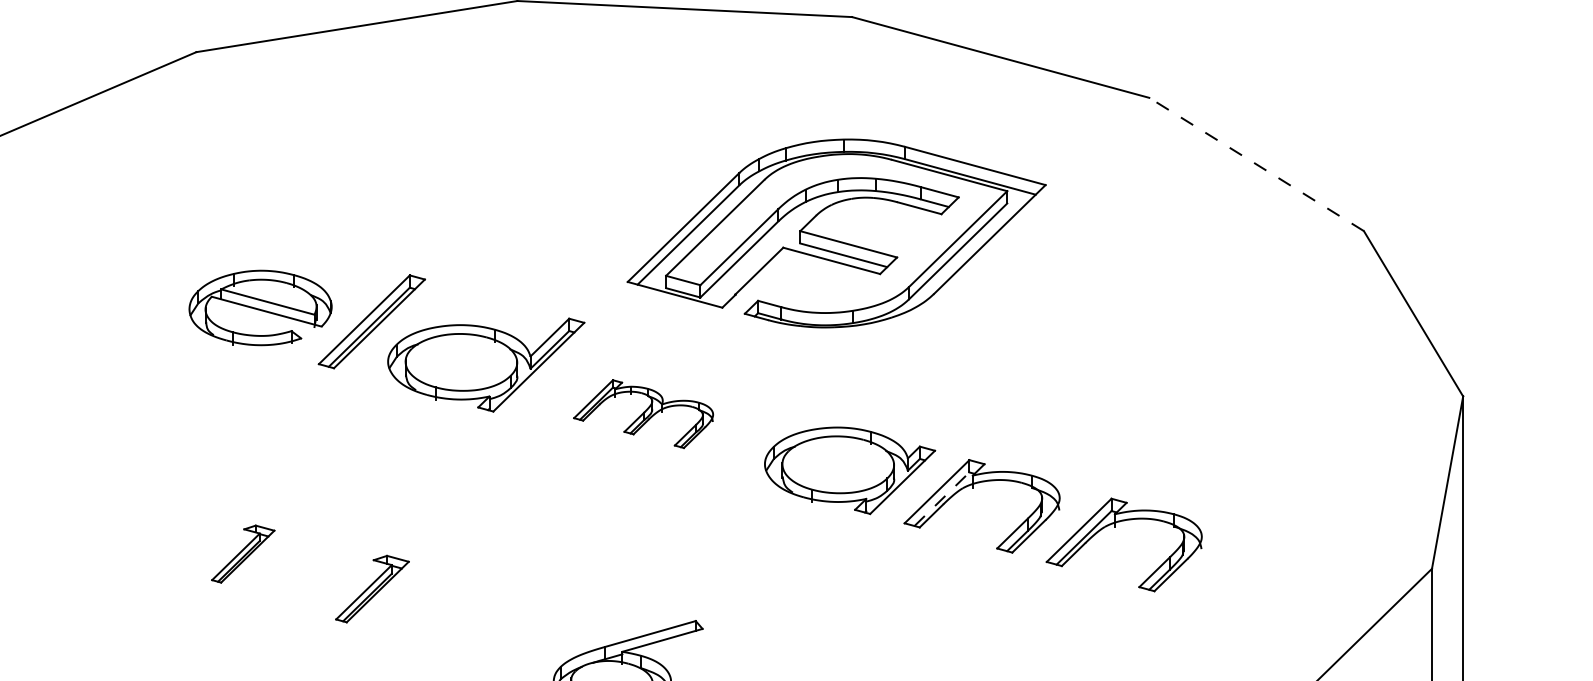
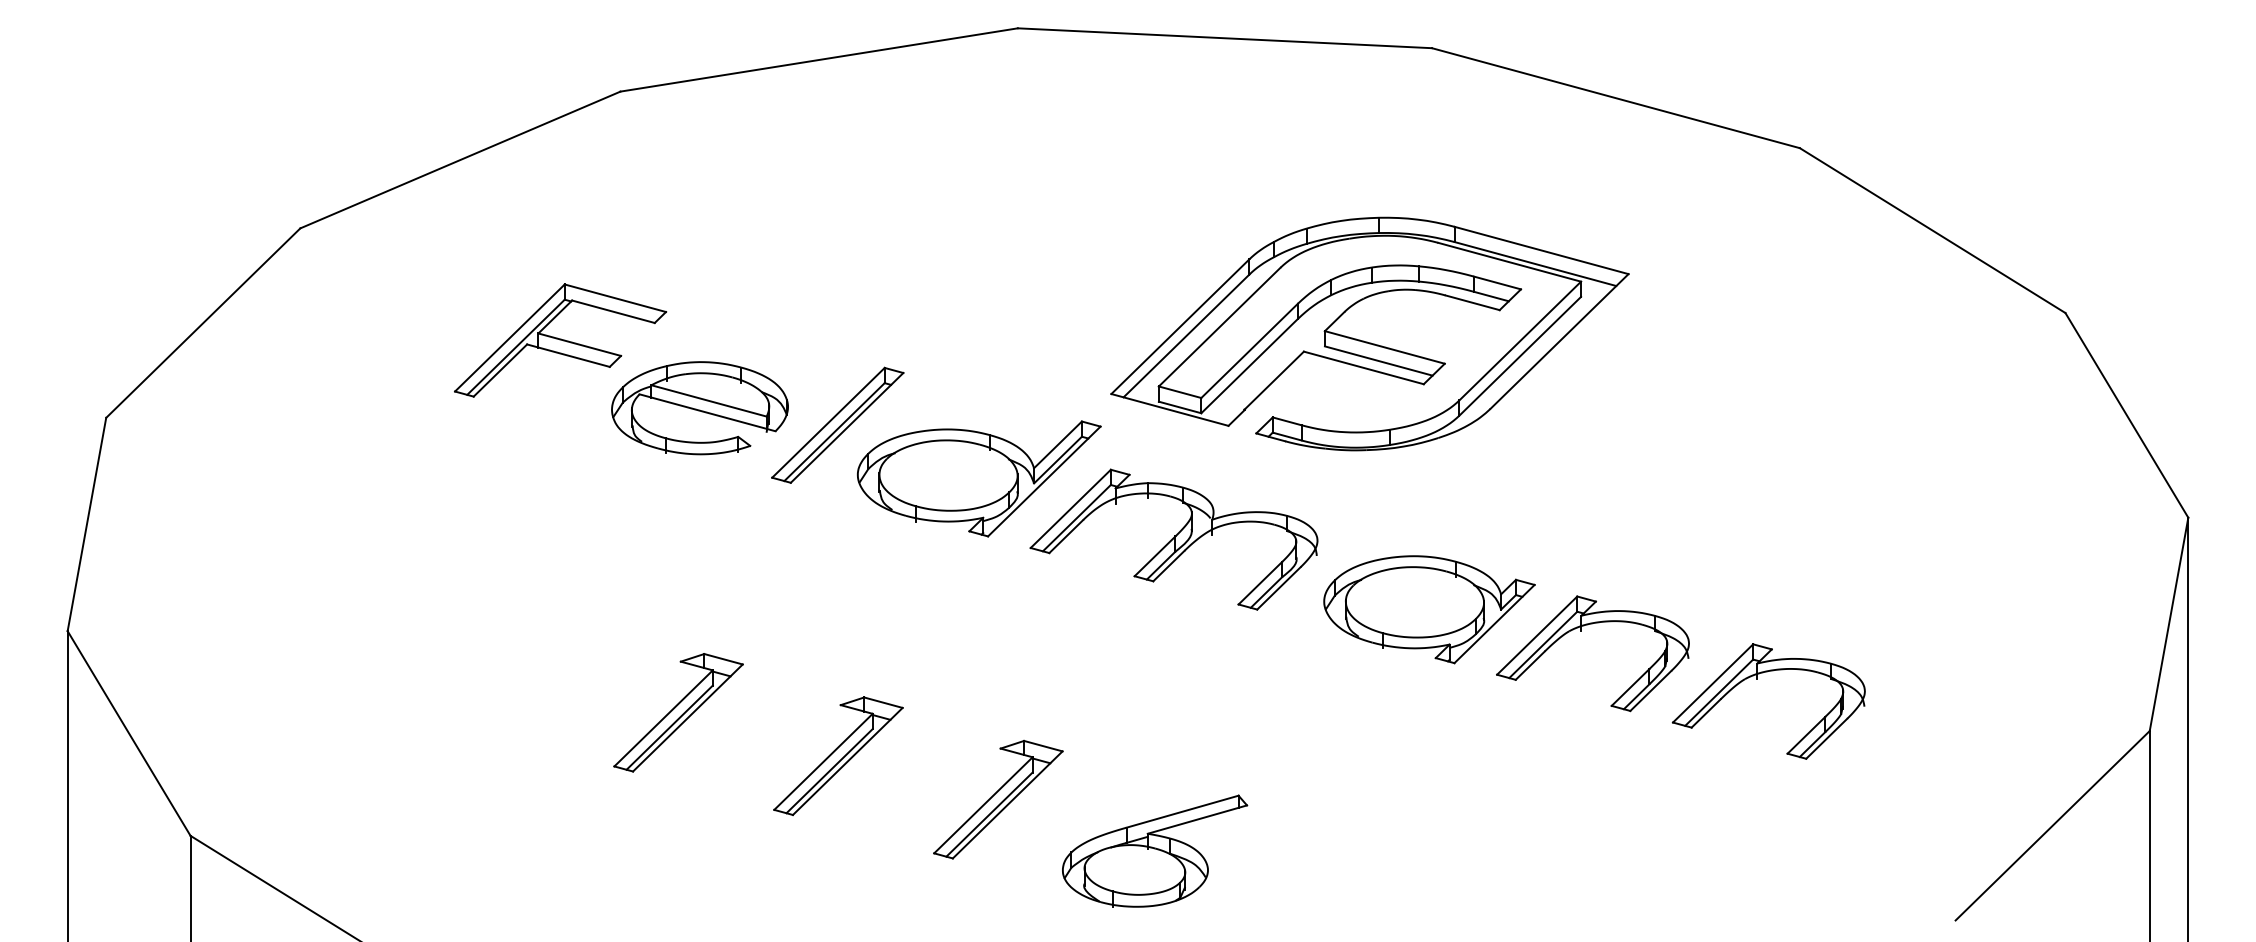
line: (1256, 164) -> (1932, 230), dashed -> solid
part: (834, 239) -> (1367, 341), moved
part: (147, 253) -> (560, 340), added
part: (643, 414) -> (1173, 539), size x1.67
line: (942, 498) -> (1543, 644), dashed -> solid
part: (243, 553) -> (678, 712), size x1.67
part: (372, 588) -> (838, 755), size x1.43
part: (501, 624) -> (998, 799), added

